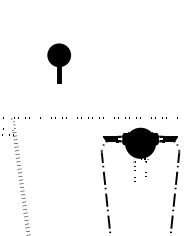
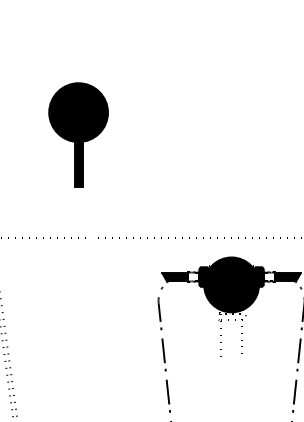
part: (58, 63) -> (77, 134), size x1.43

